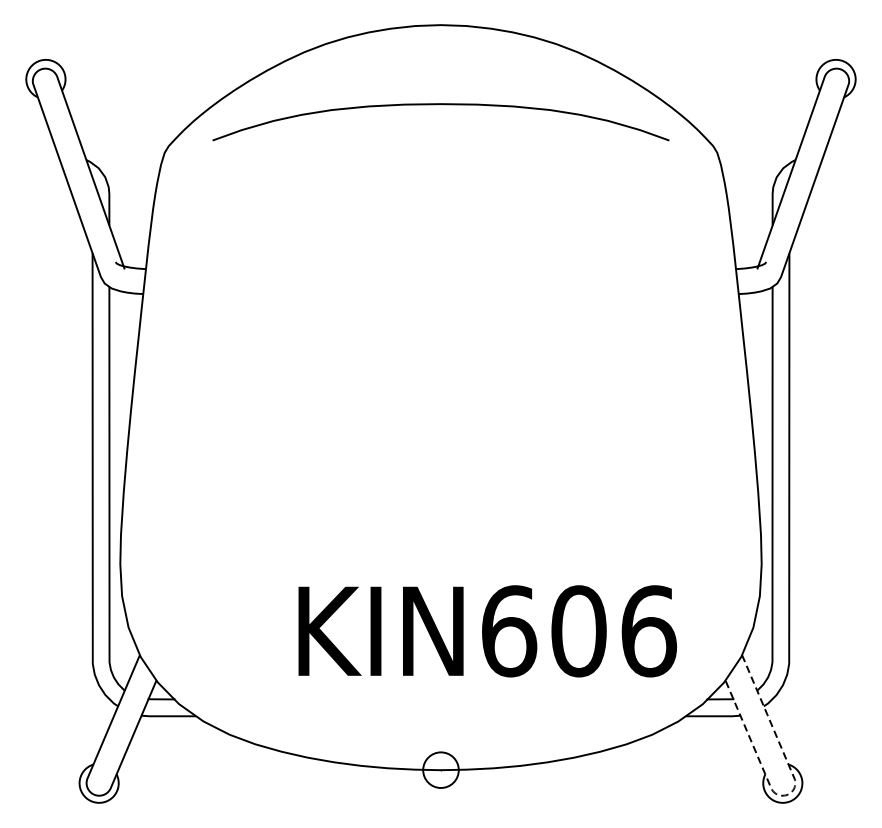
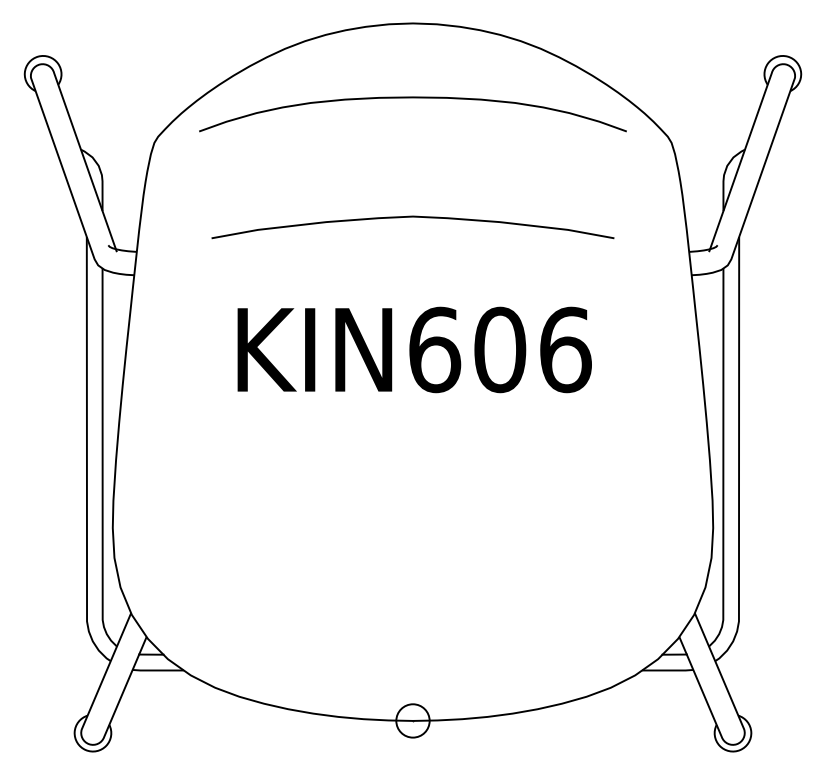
curve: (440, 232) -> (412, 217), added
text: (487, 630) -> (414, 349), moved
line: (790, 792) -> (740, 741), dashed -> solid

